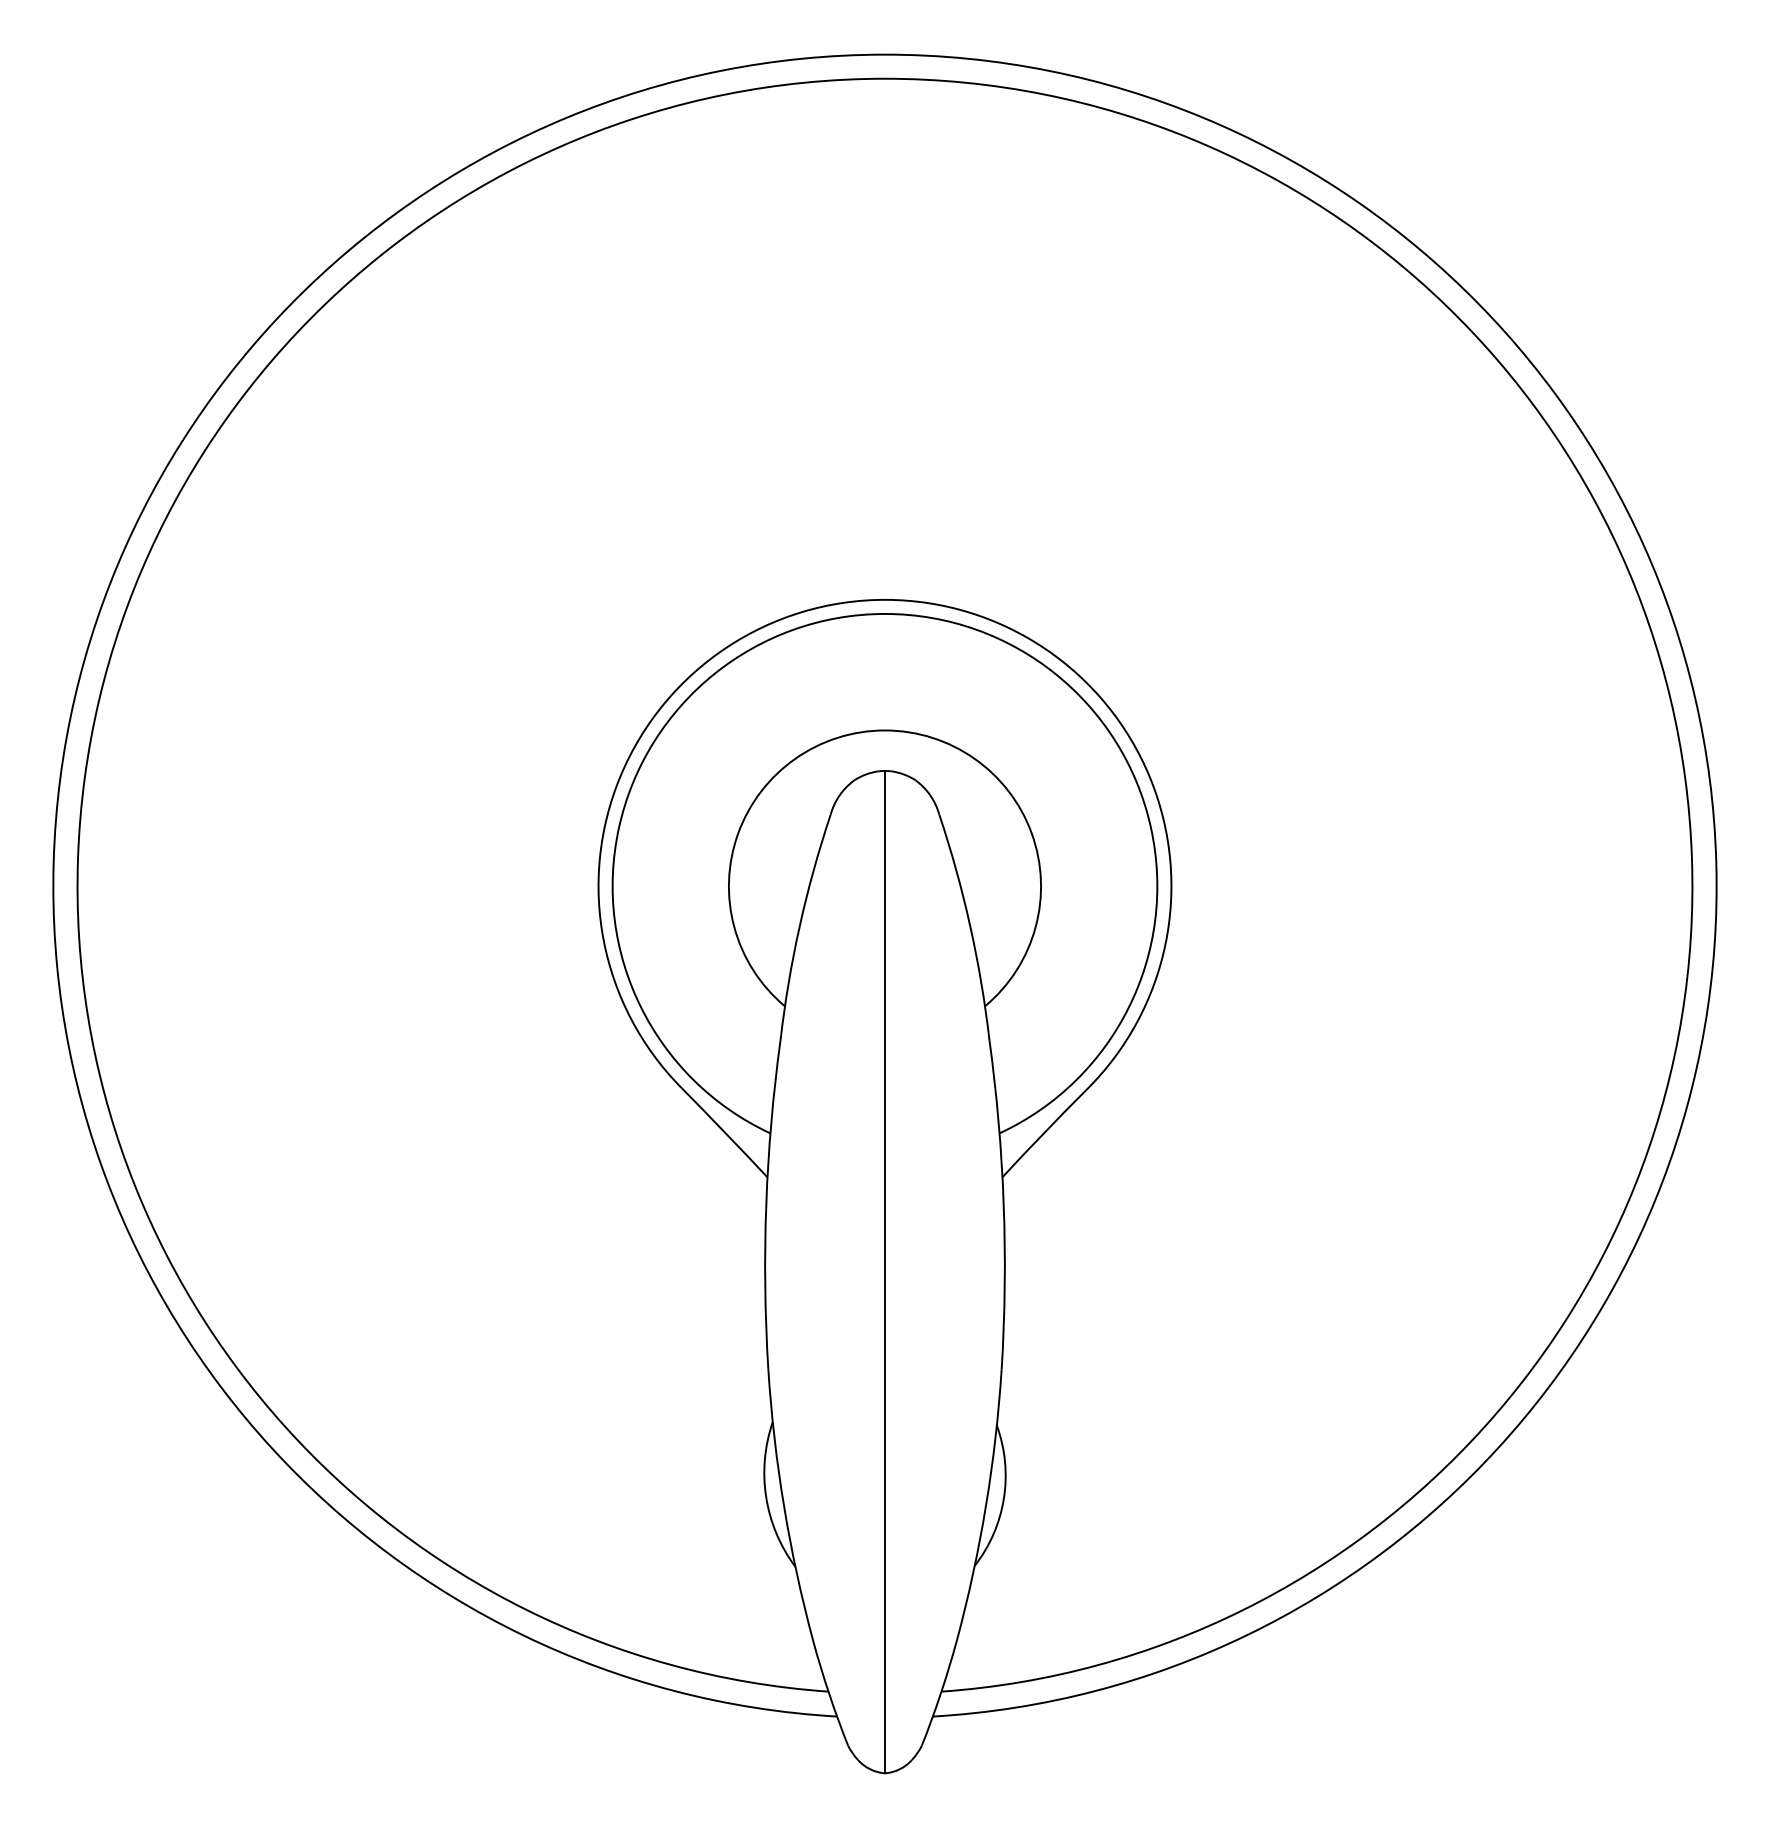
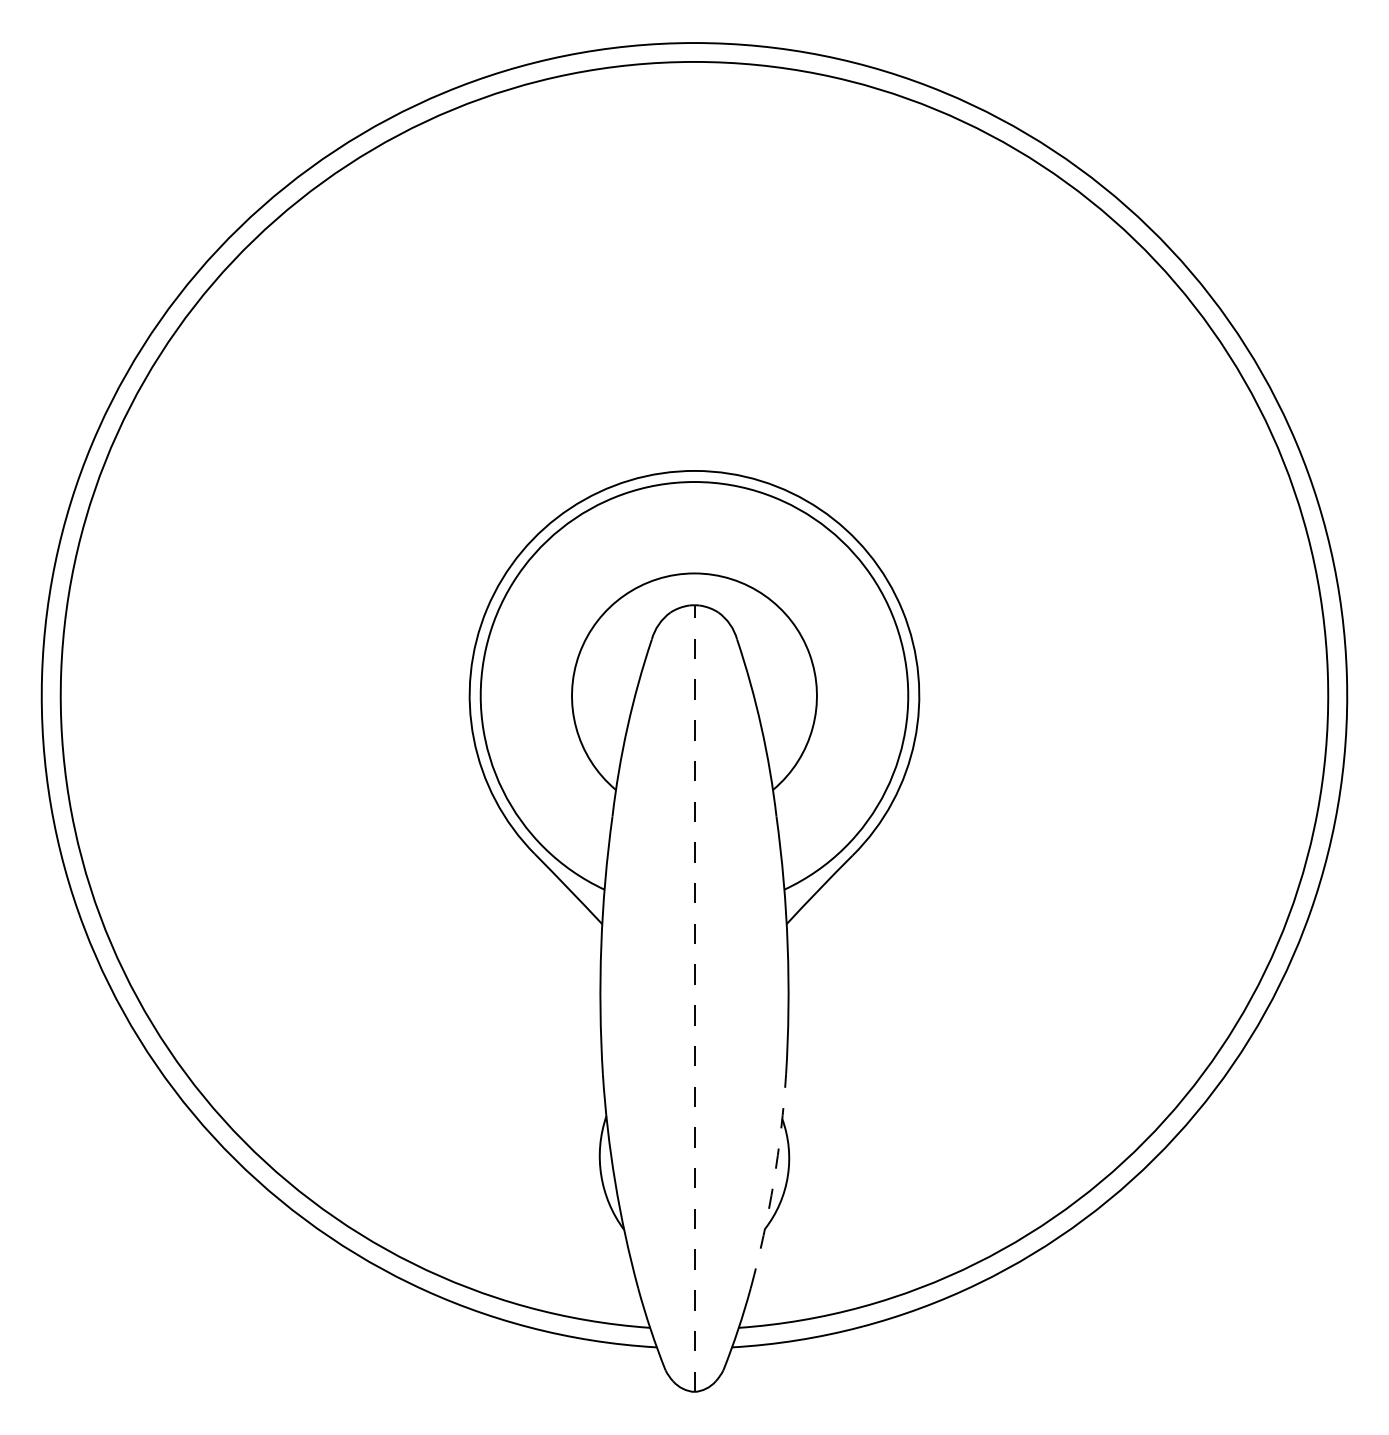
line: (885, 1272) -> (694, 998), solid -> dashed
arc: (985, 1506) -> (773, 1182), solid -> dashed

